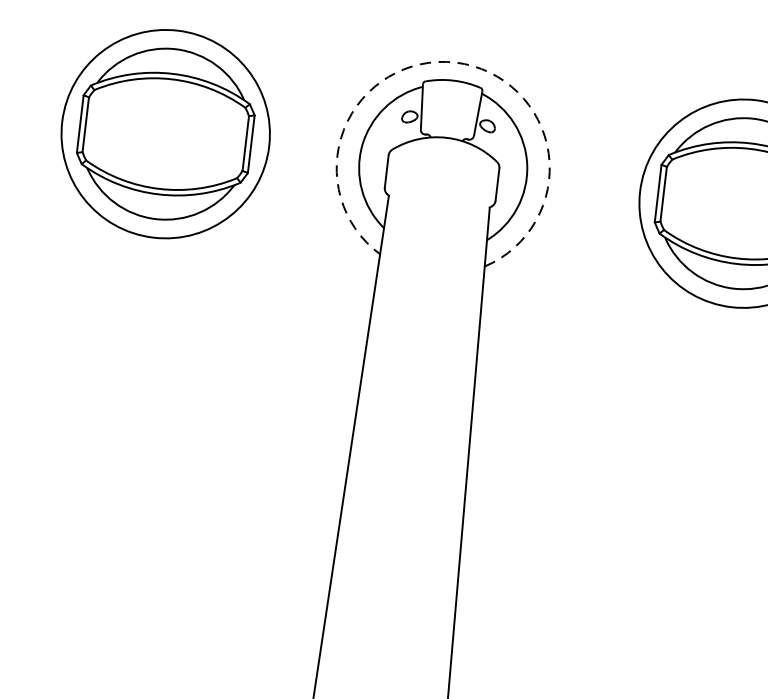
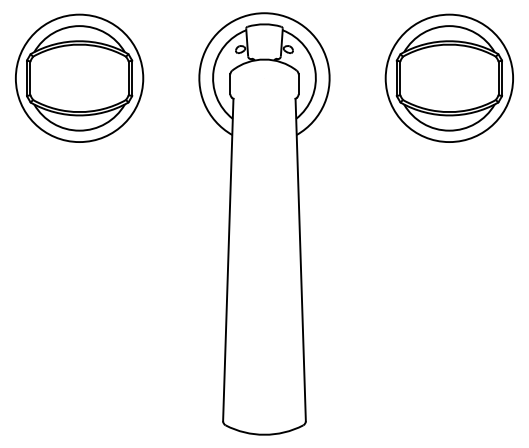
arc: (455, 63) -> (264, 13), dashed -> solid
part: (165, 132) -> (79, 77), moved

